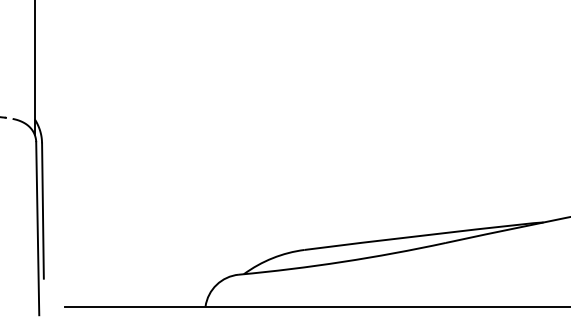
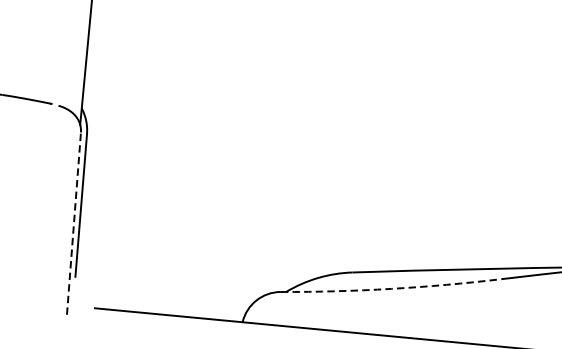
line: (37, 228) -> (73, 223), solid -> dashed
arc: (342, 261) -> (391, 288), solid -> dashed

